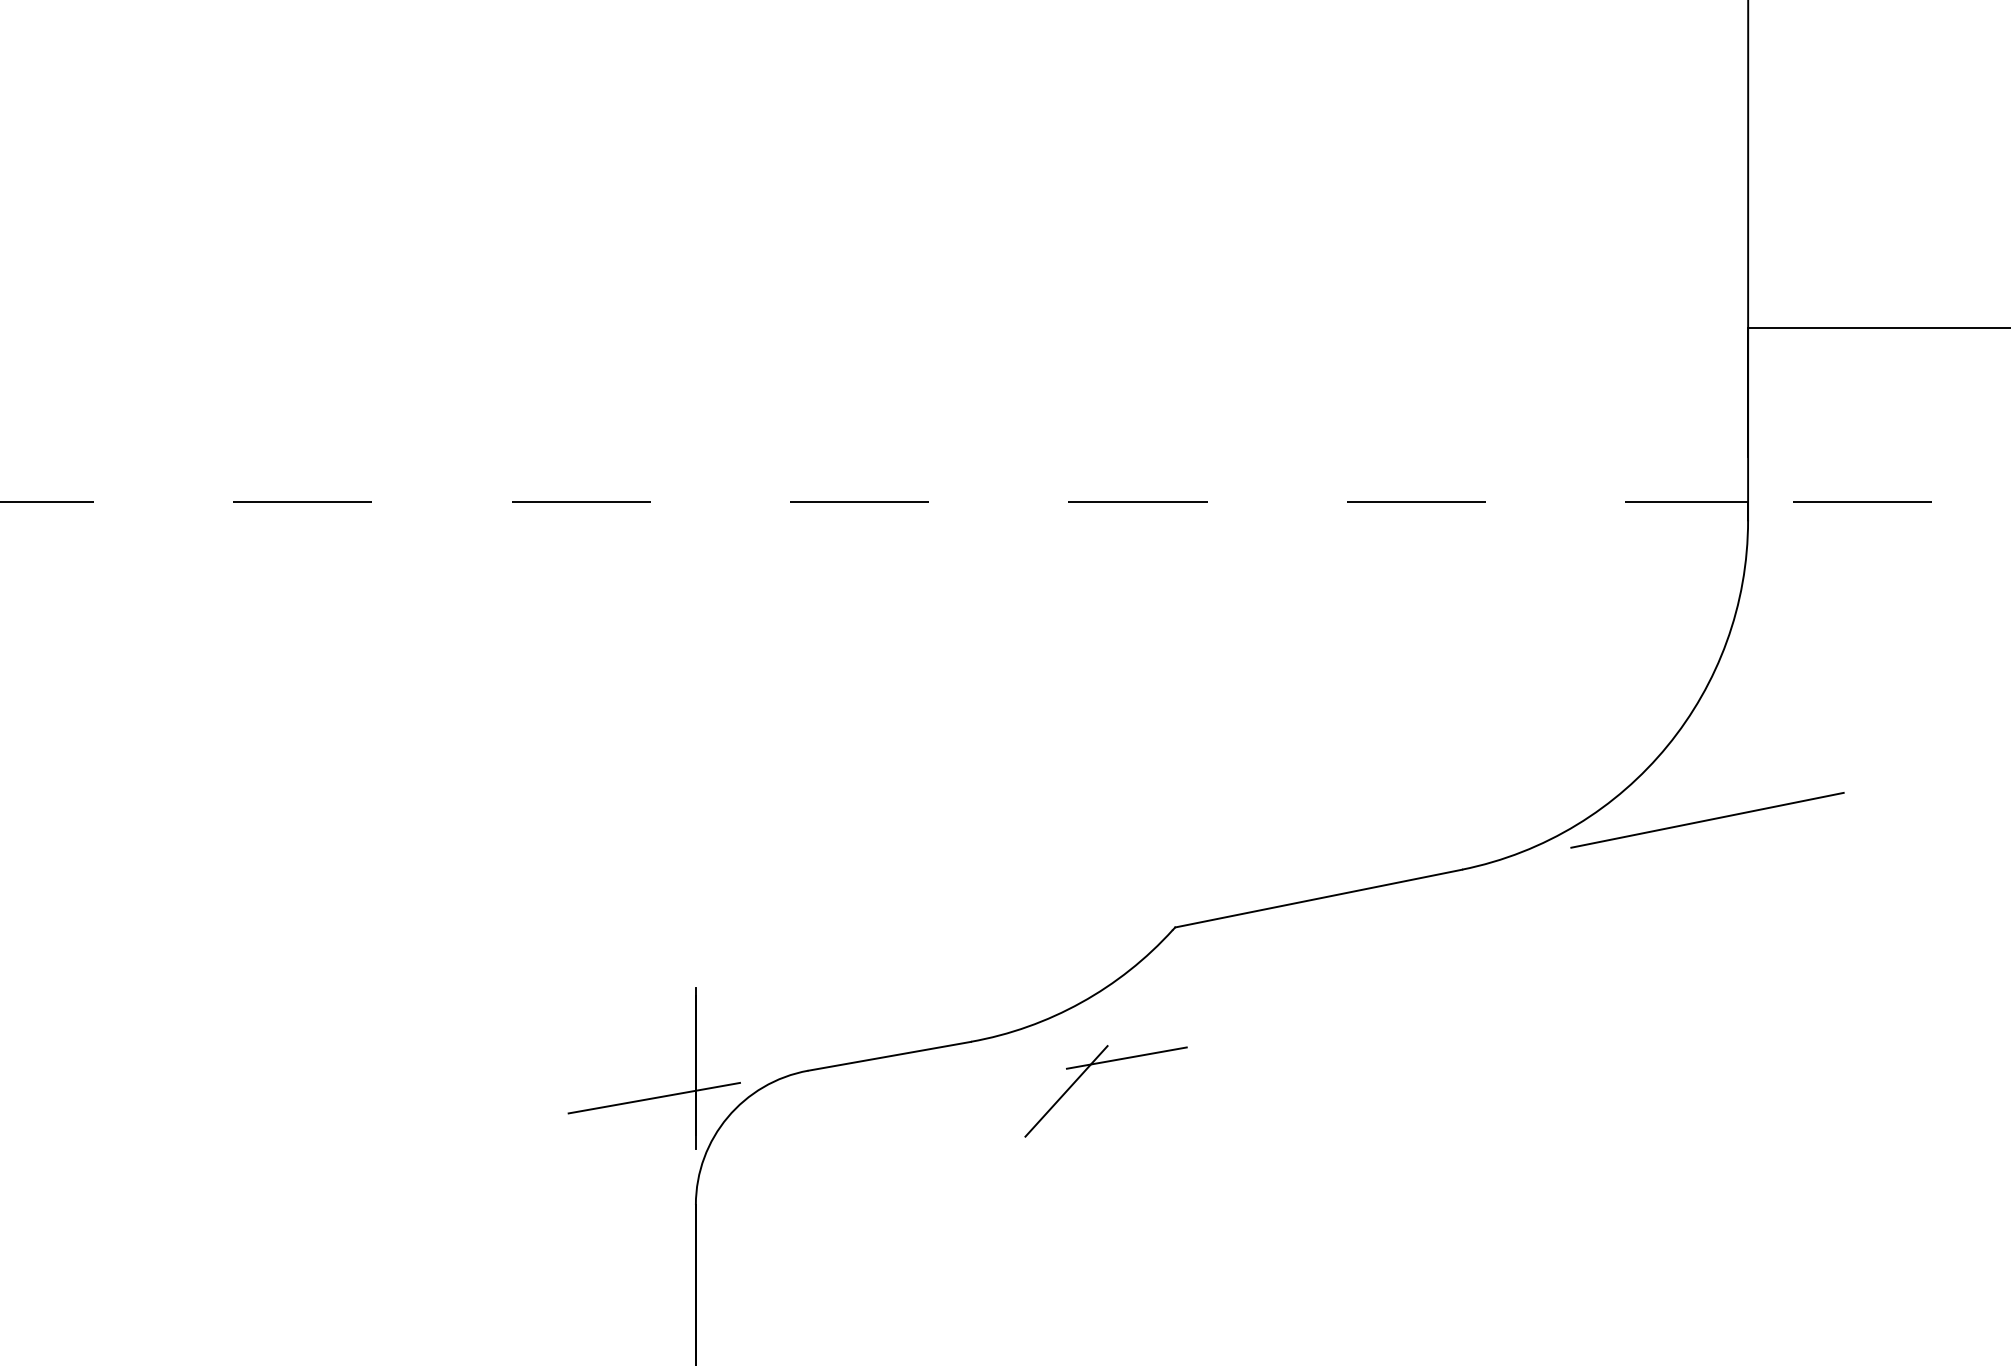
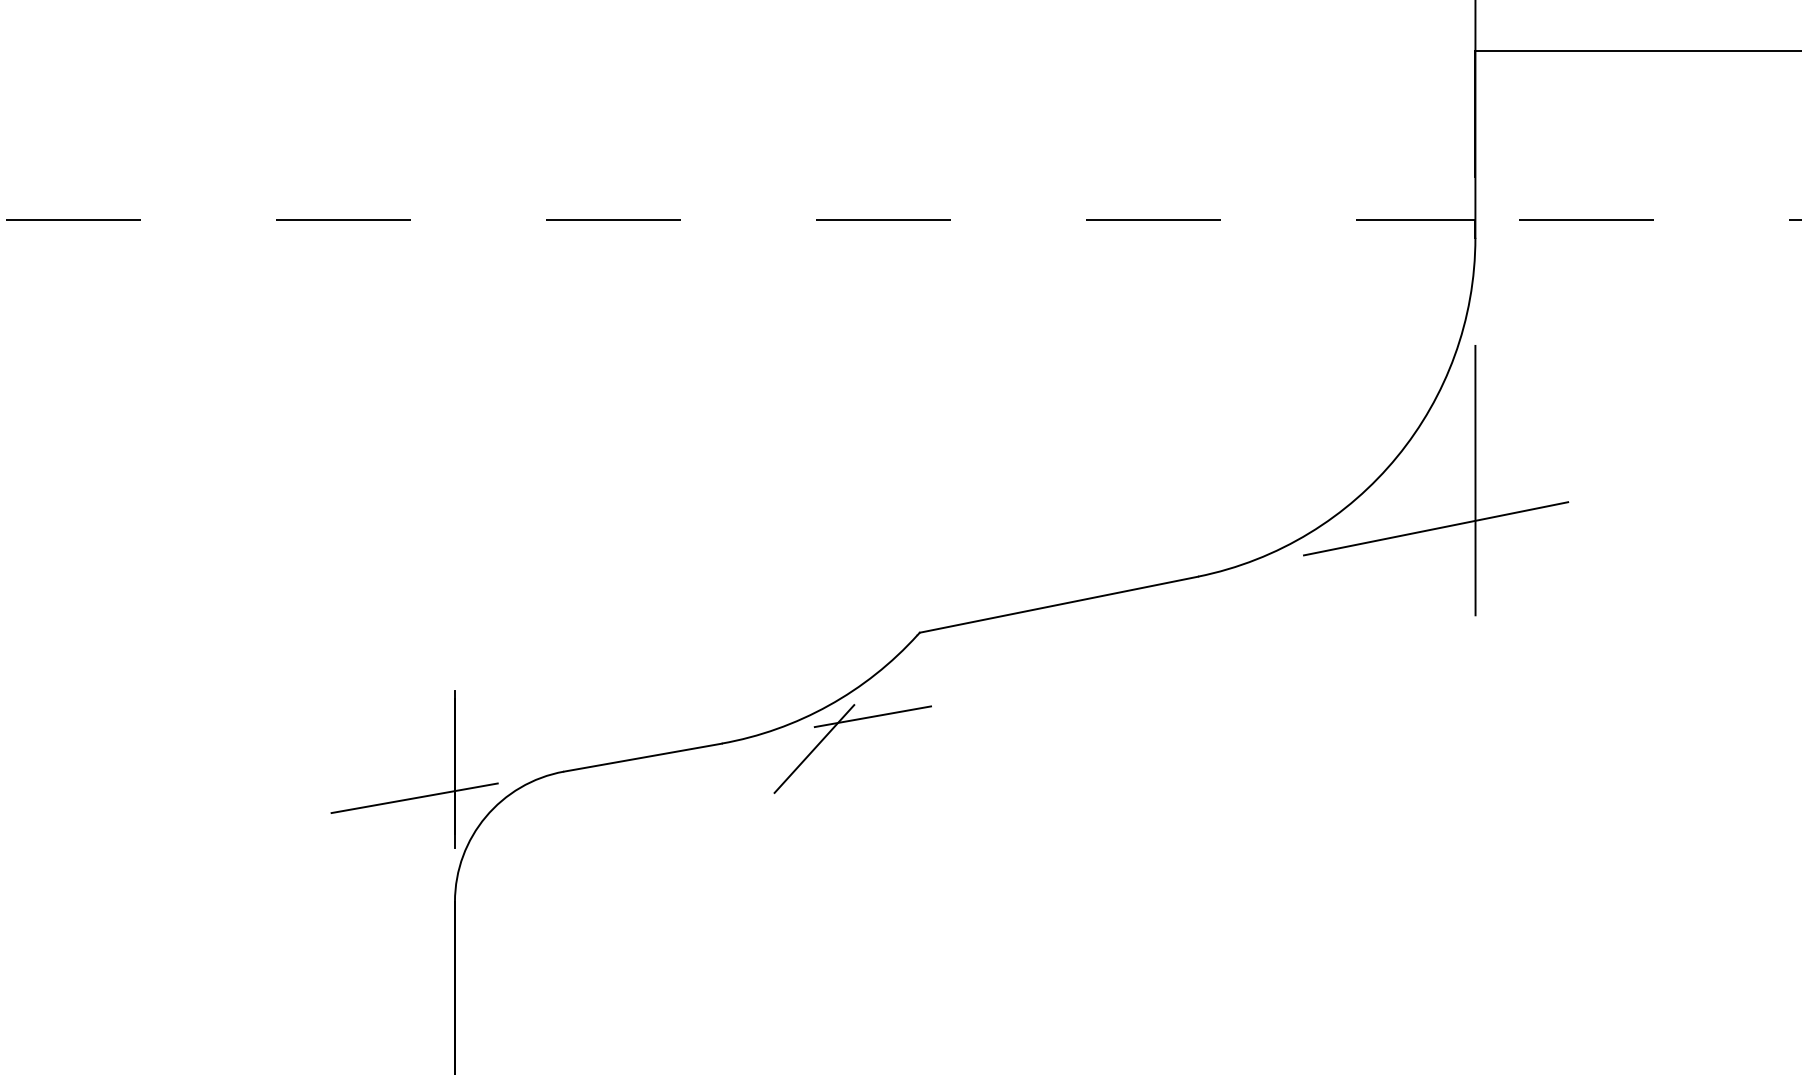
line: (1748, 770) -> (1475, 480), added
part: (1084, 1073) -> (831, 731), moved

